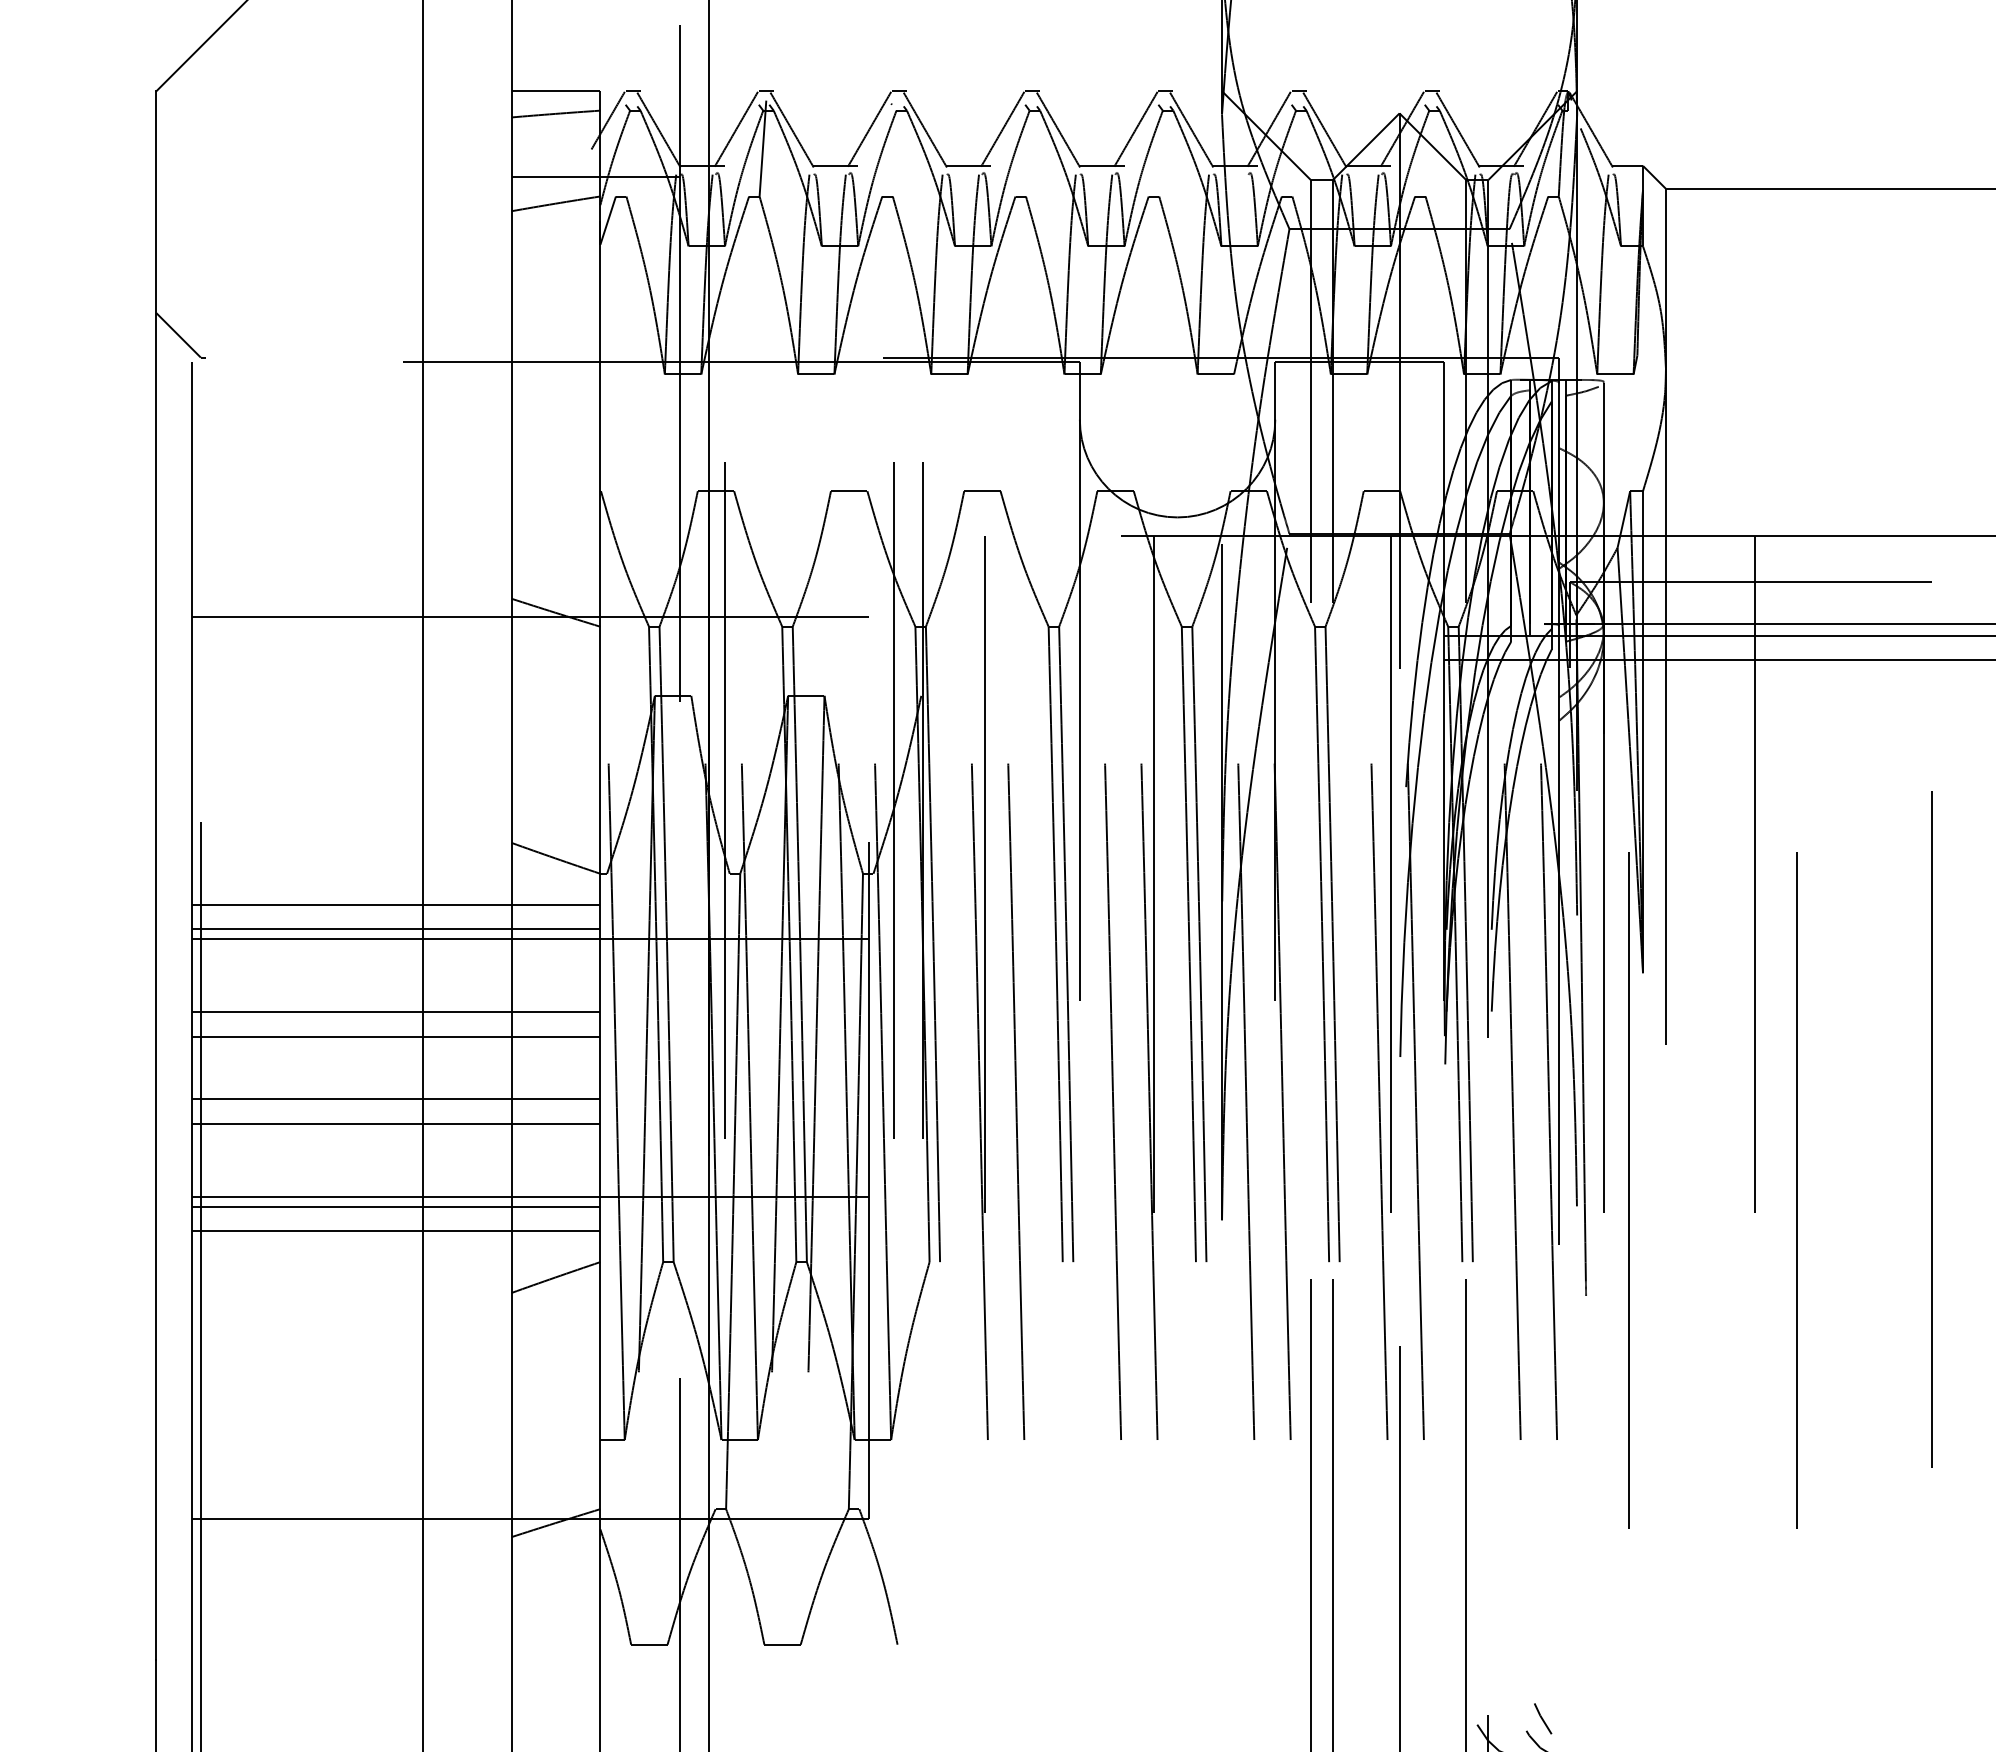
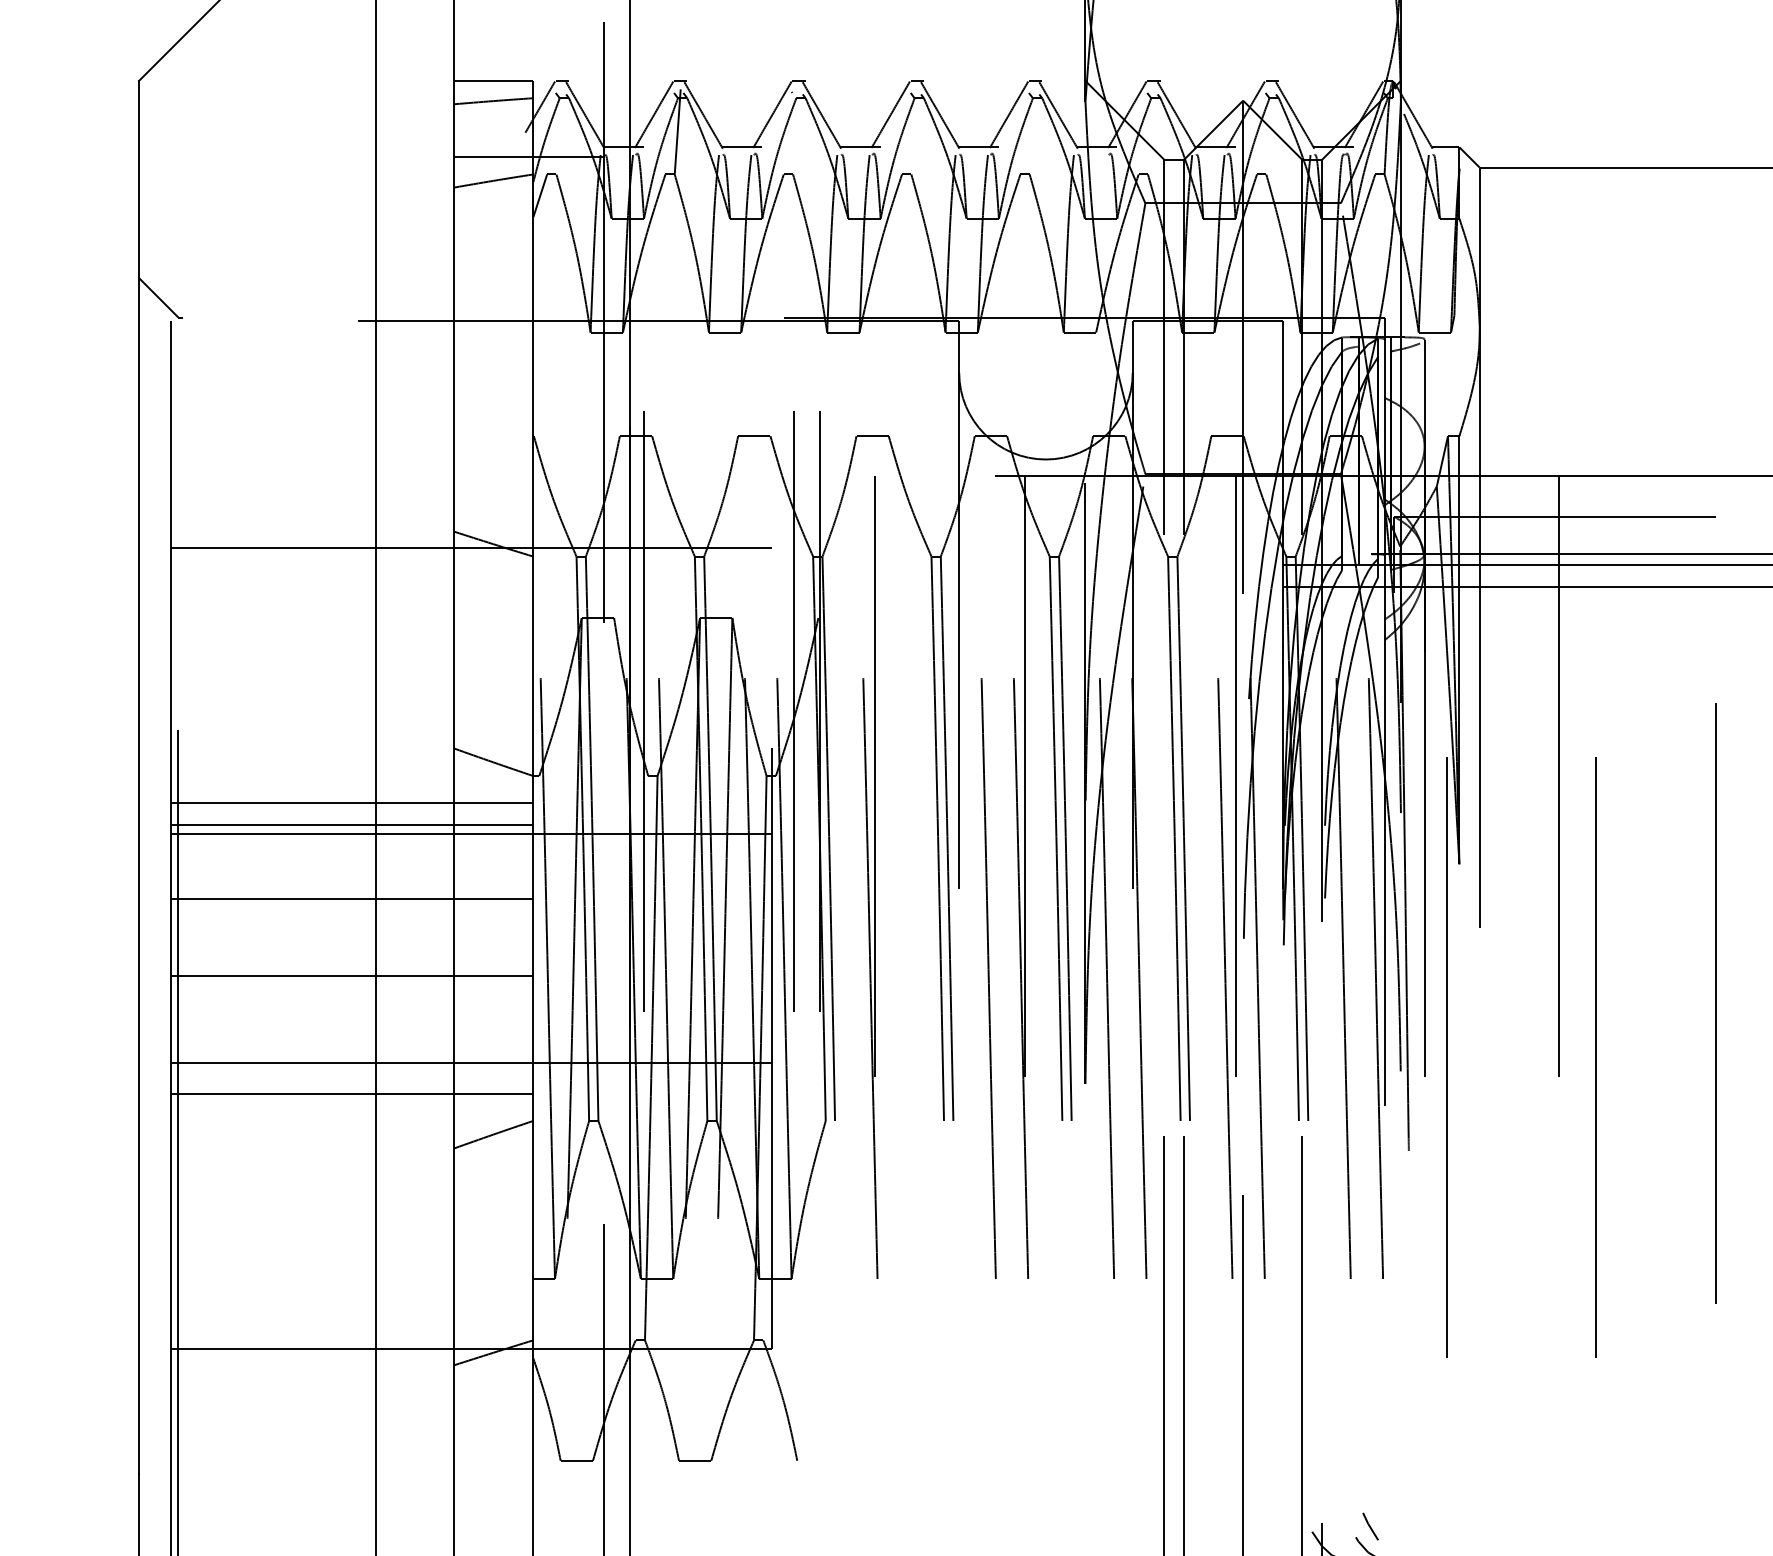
line: (395, 1036) -> (351, 920), removed
line: (1016, 1101) -> (902, 978), removed
line: (395, 1123) -> (351, 997), removed
line: (395, 1206) -> (351, 1071), removed

